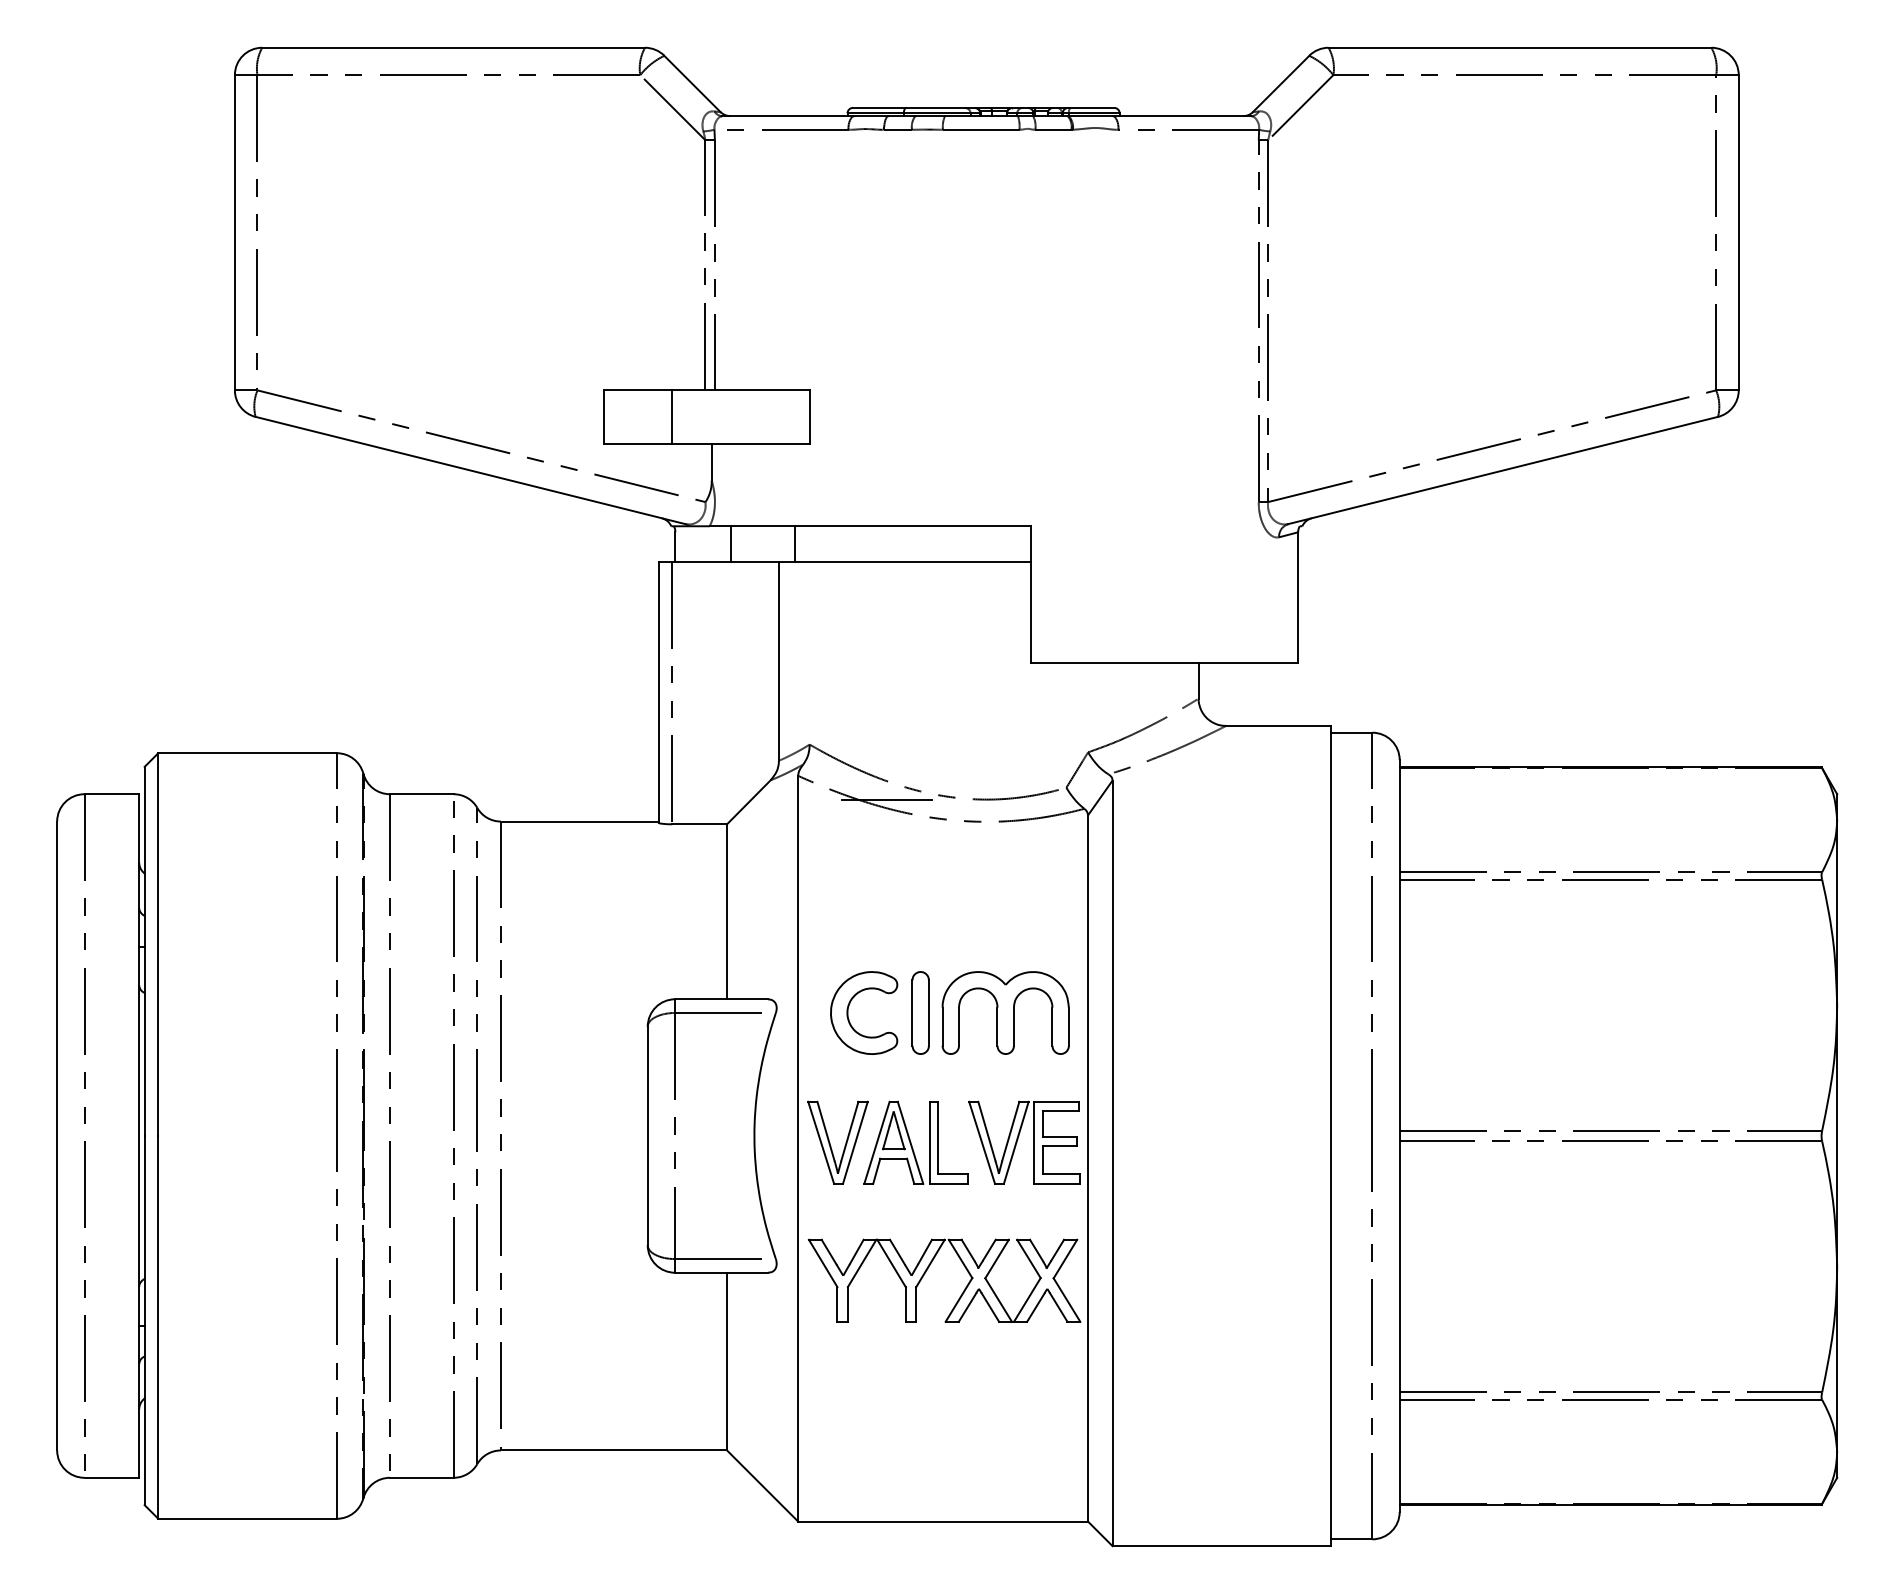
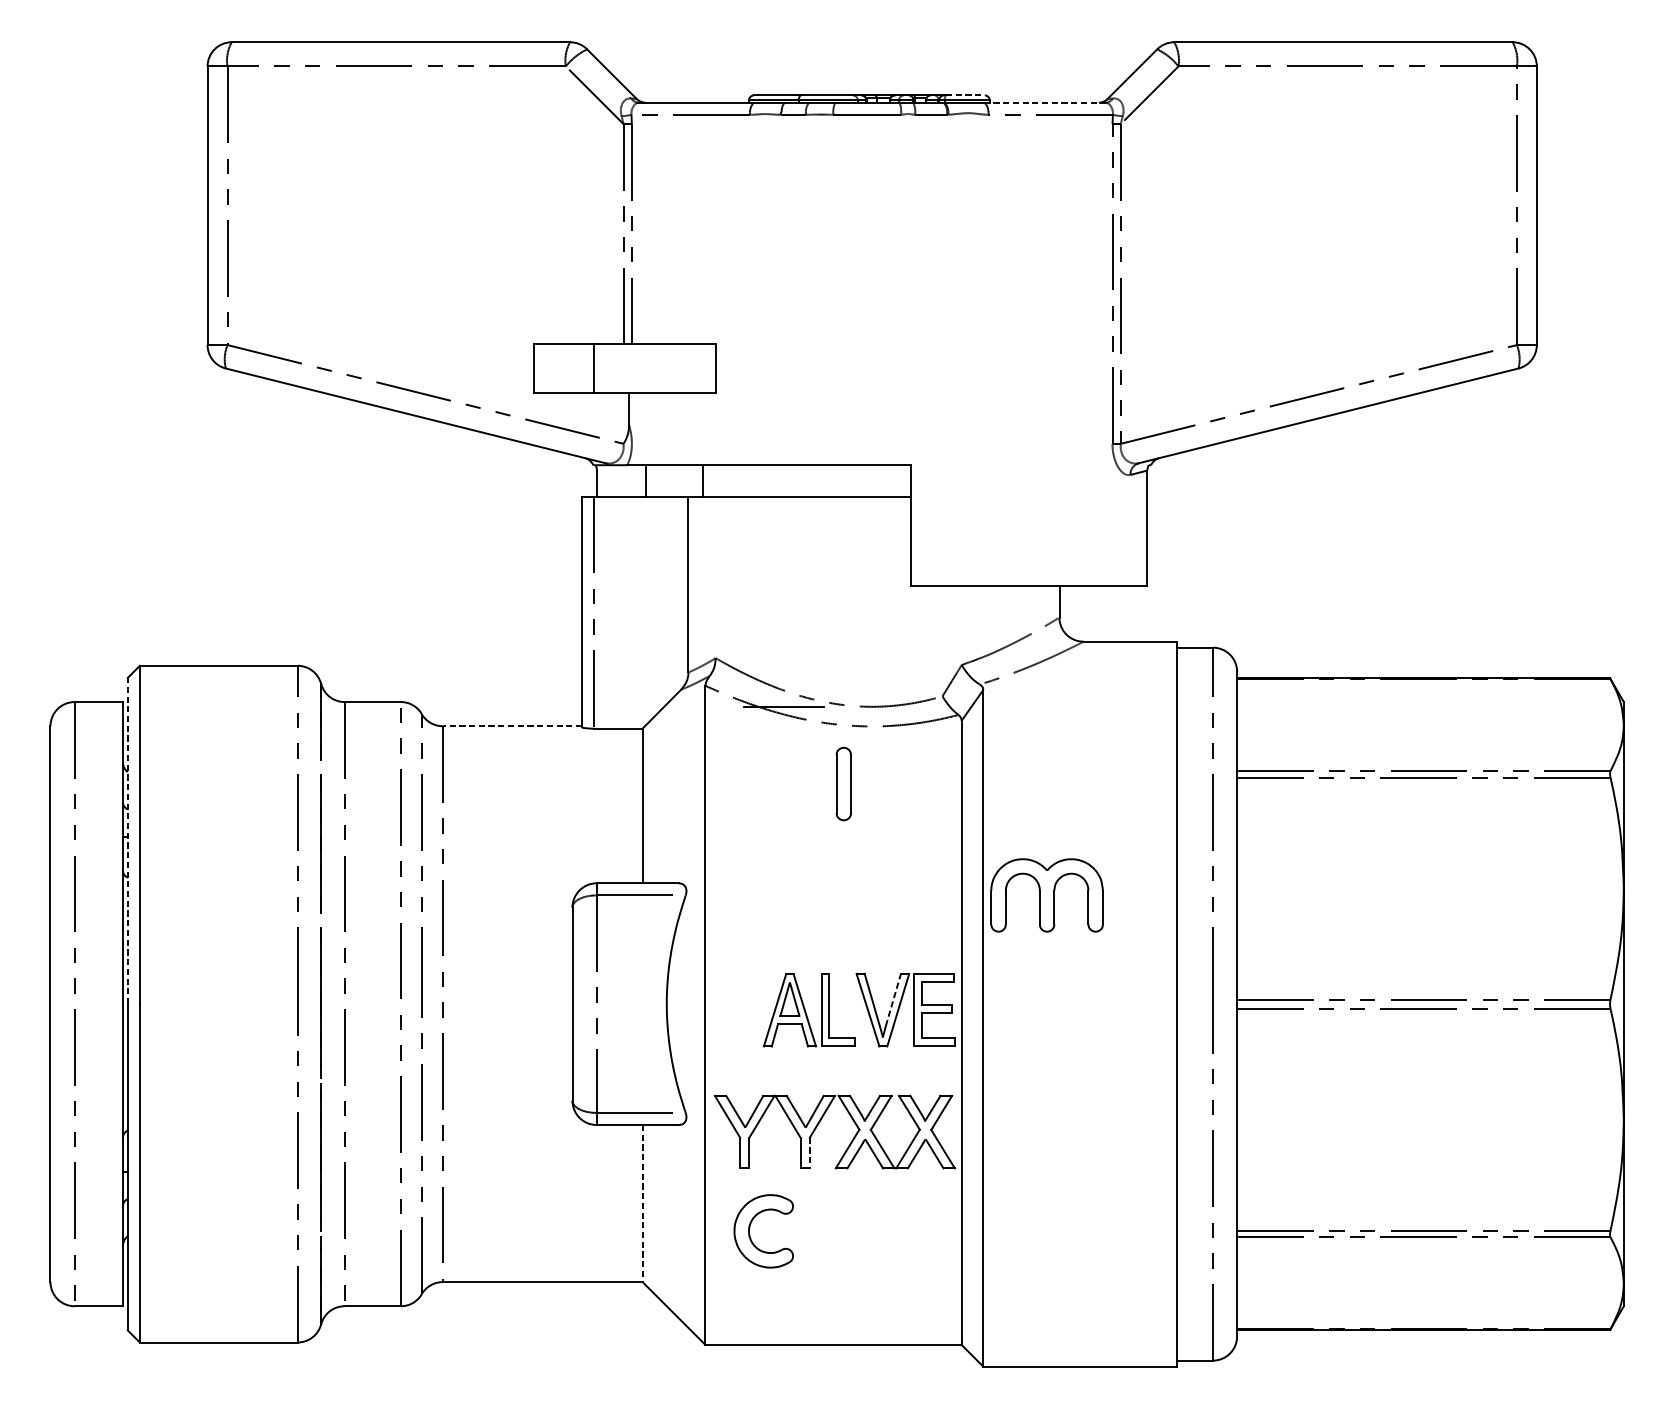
line: (1092, 107) -> (965, 95), solid -> dashed
line: (1182, 116) -> (1045, 103), solid -> dashed
line: (579, 821) -> (512, 726), solid -> dashed
line: (144, 951) -> (127, 841), solid -> dashed
part: (848, 1012) -> (749, 1230), moved
part: (920, 1012) -> (843, 783), moved
part: (1005, 1012) -> (1046, 894), moved
line: (1010, 1131) -> (893, 1000), solid -> dashed
part: (830, 1142) -> (734, 1009), removed
line: (916, 1304) -> (810, 1153), solid -> dashed
line: (727, 1361) -> (642, 1203), solid -> dashed

